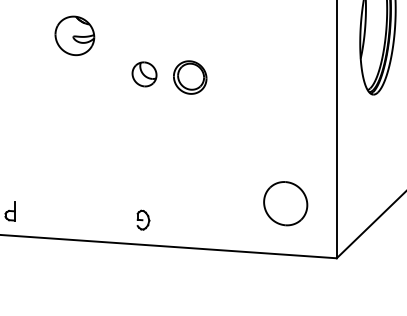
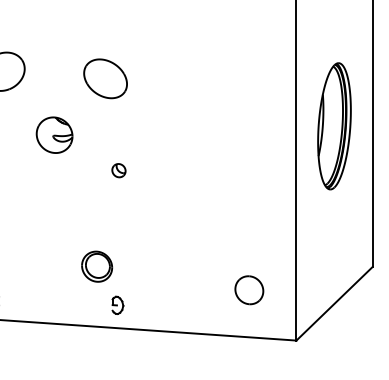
part: (144, 74) -> (118, 170), size x0.6
part: (190, 77) -> (97, 266), moved
part: (285, 204) -> (249, 290), size x0.7

